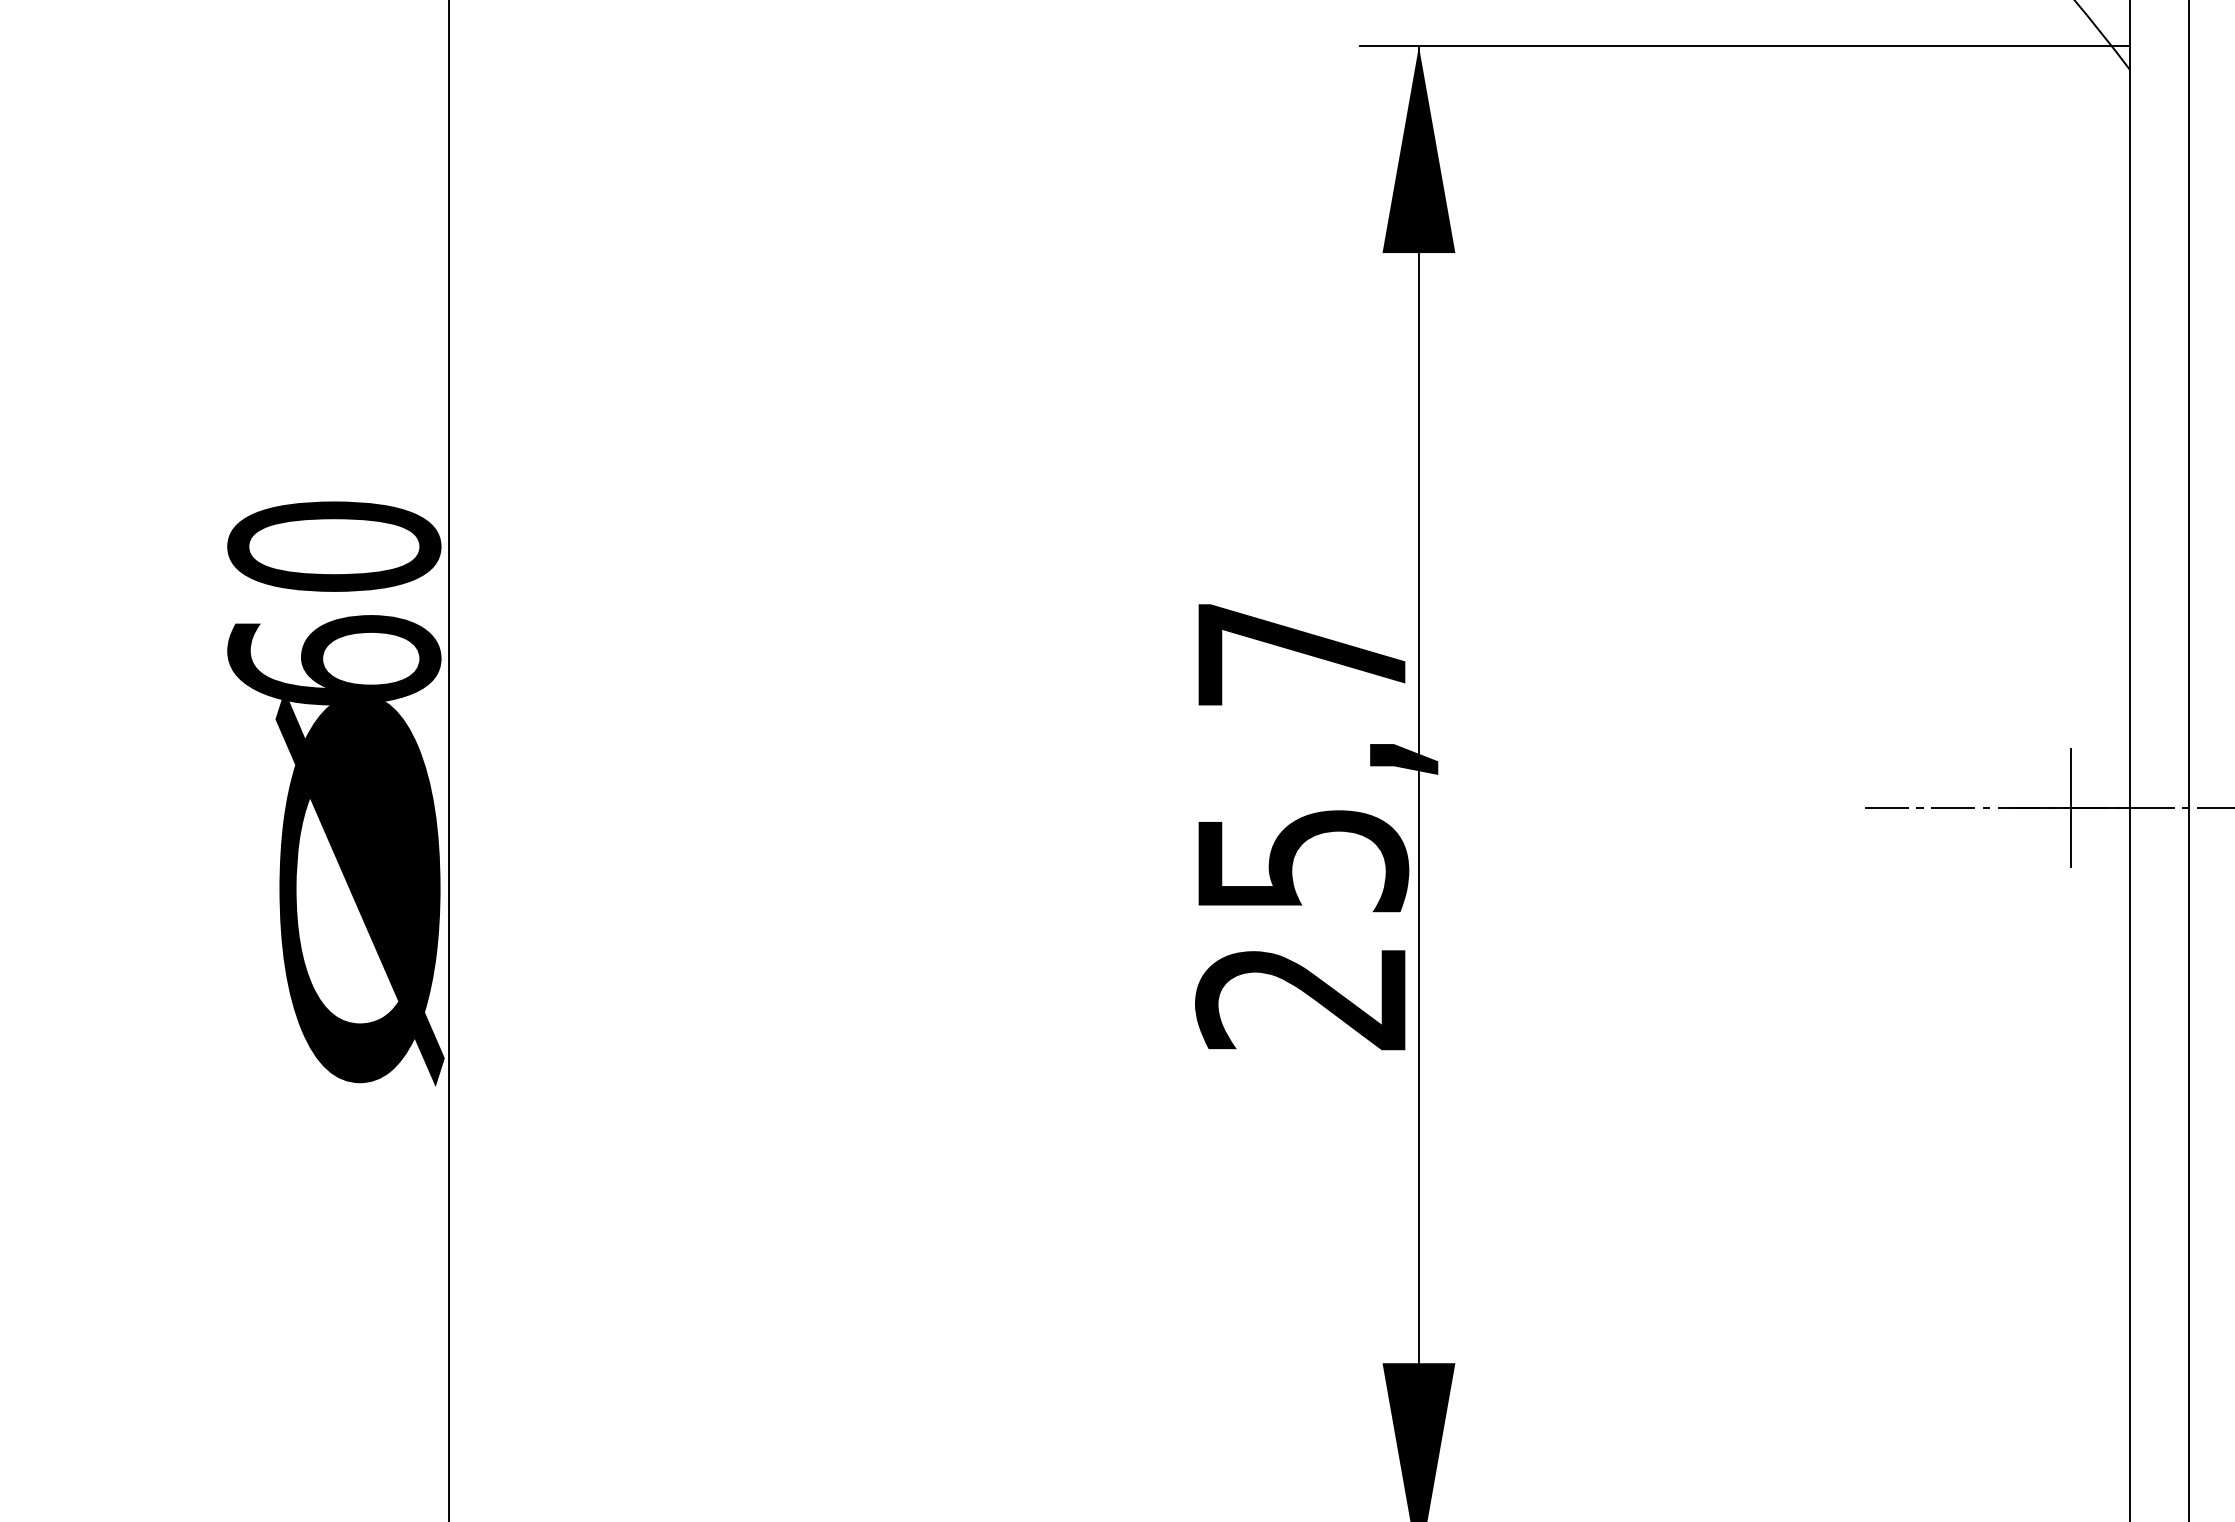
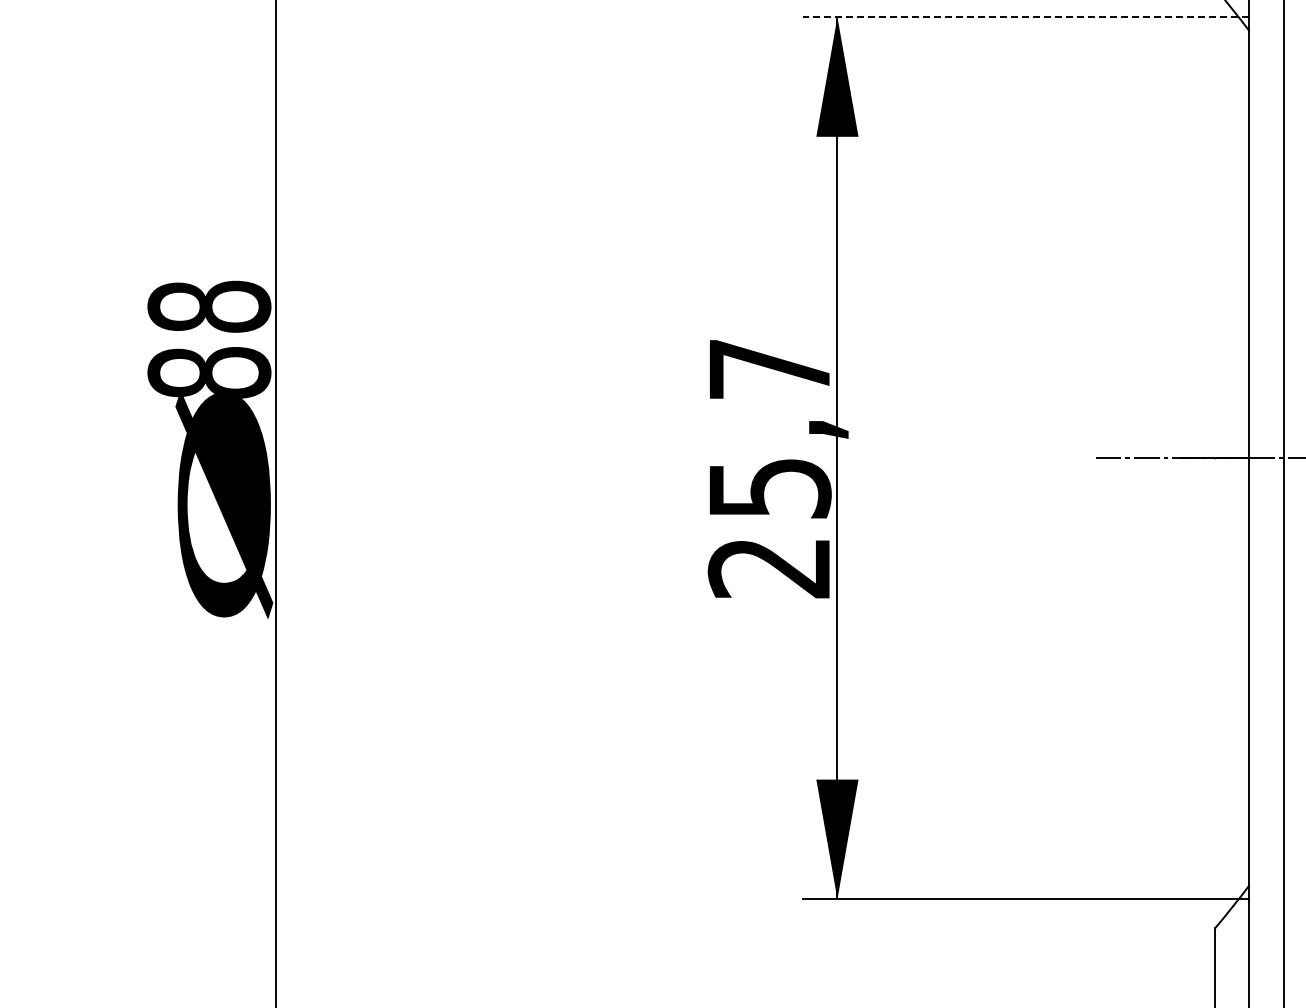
line: (1743, 46) -> (1025, 17), solid -> dashed
text: (334, 603) -> (209, 339), 60 -> 88
line: (2071, 808) -> (1215, 458), removed

